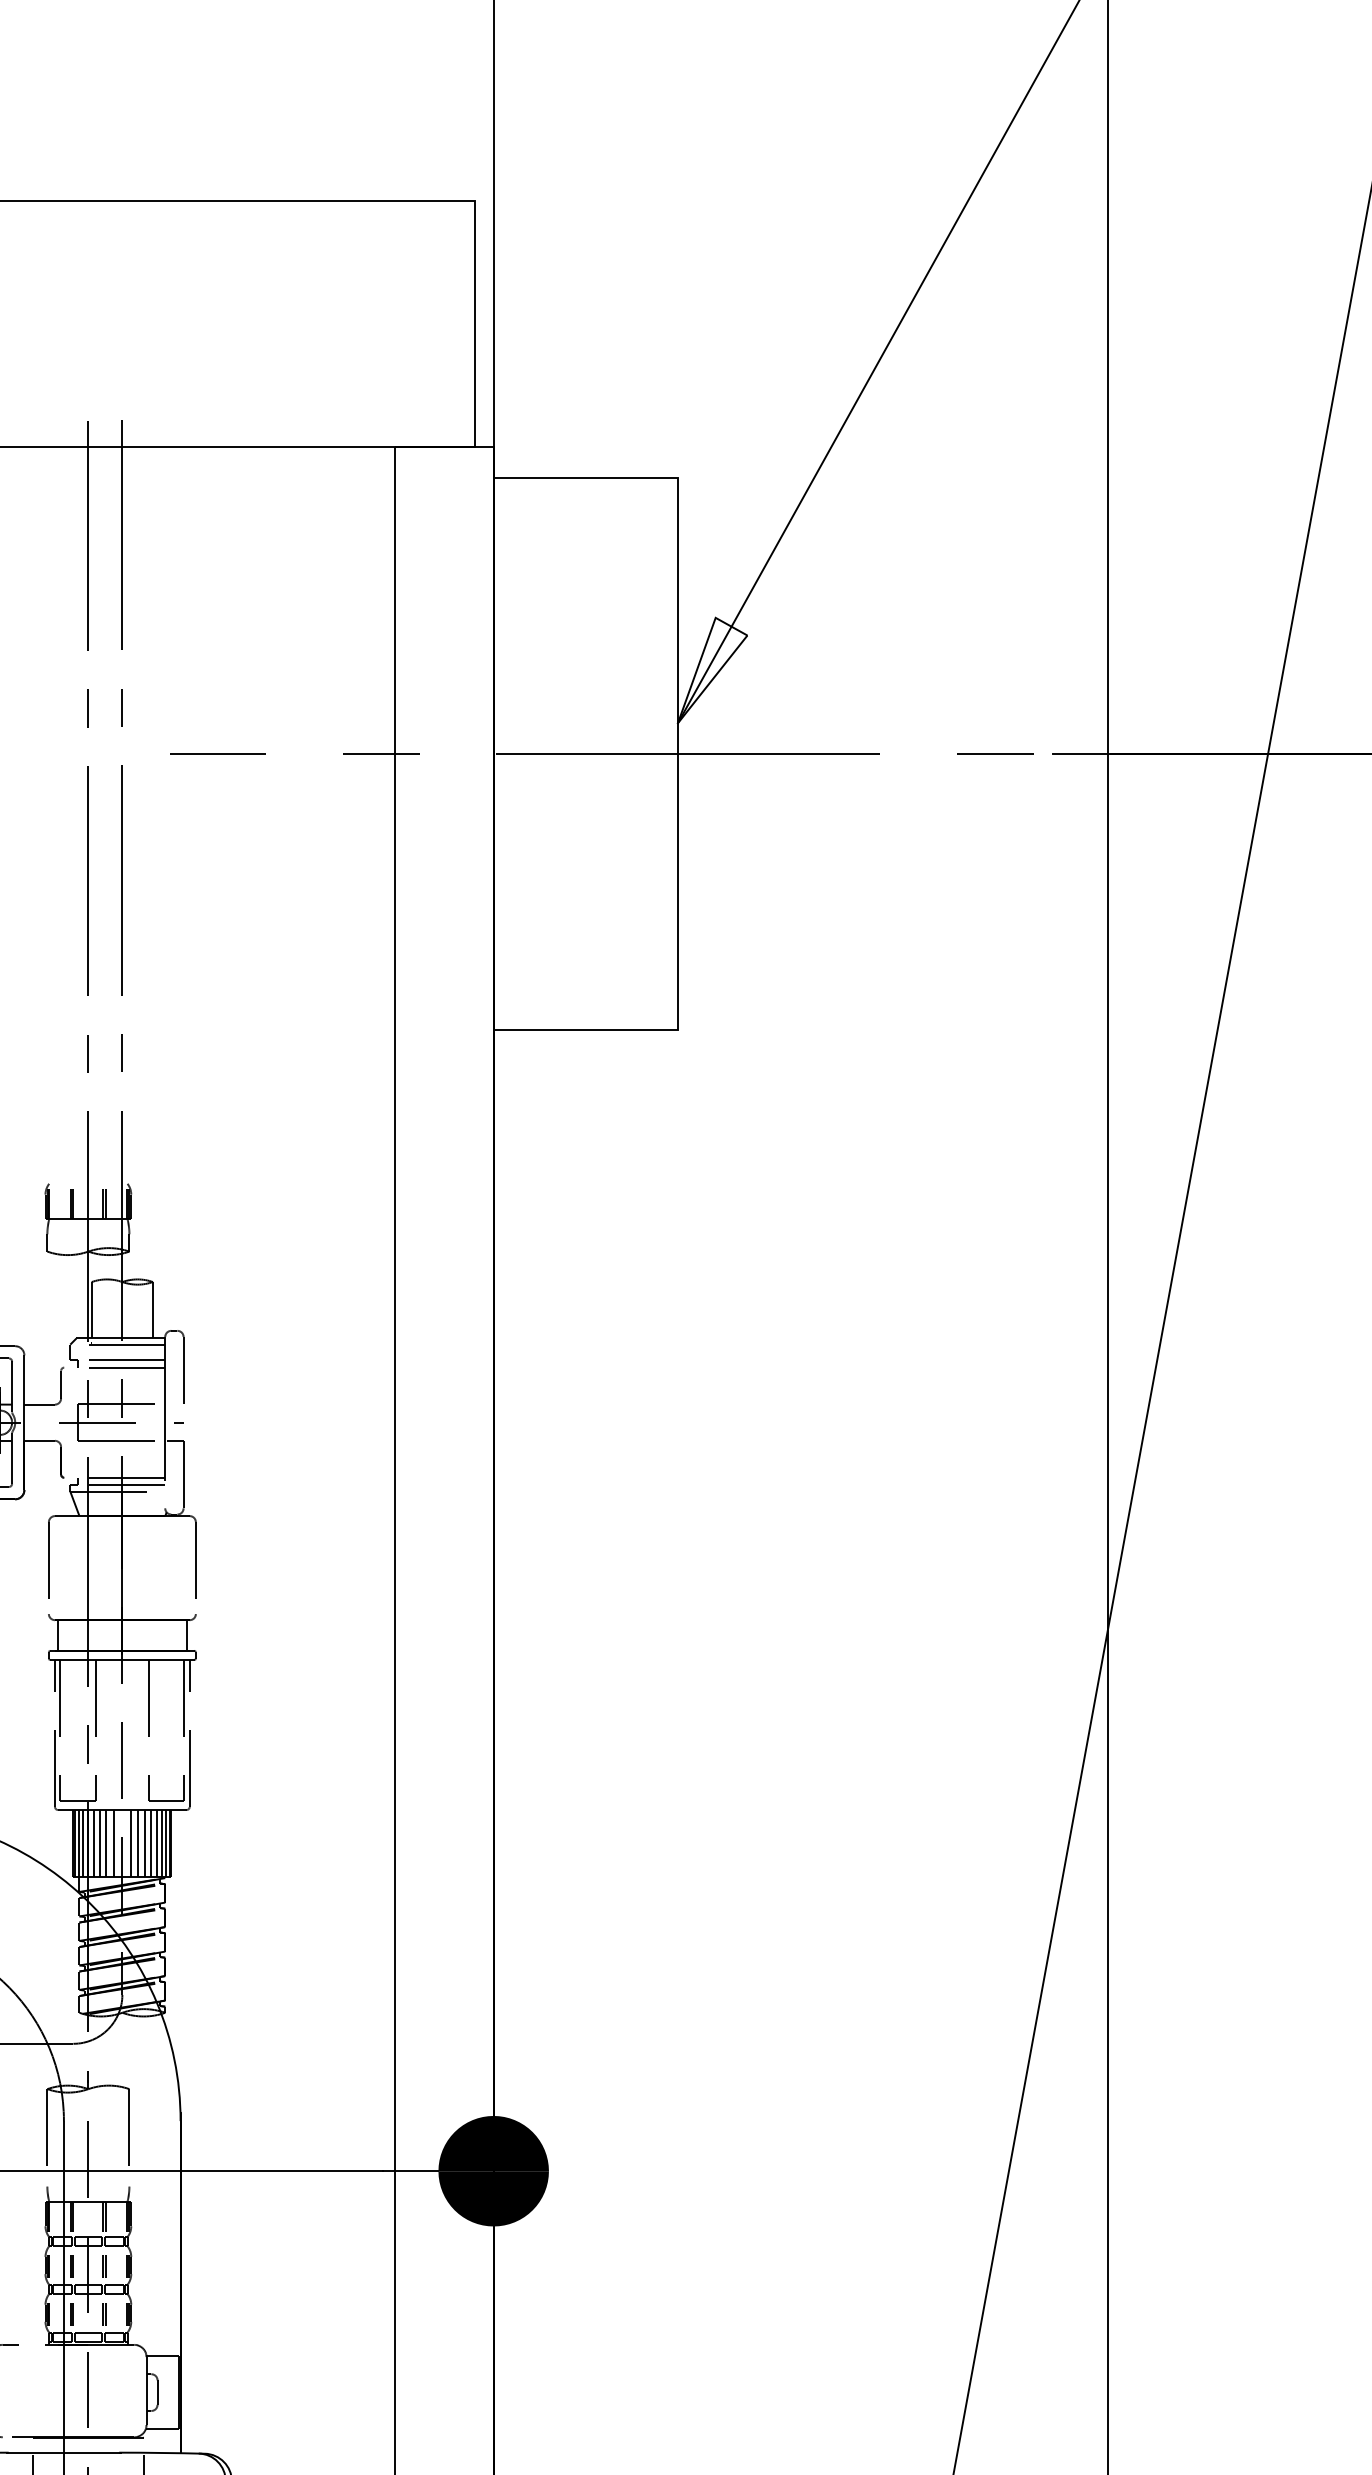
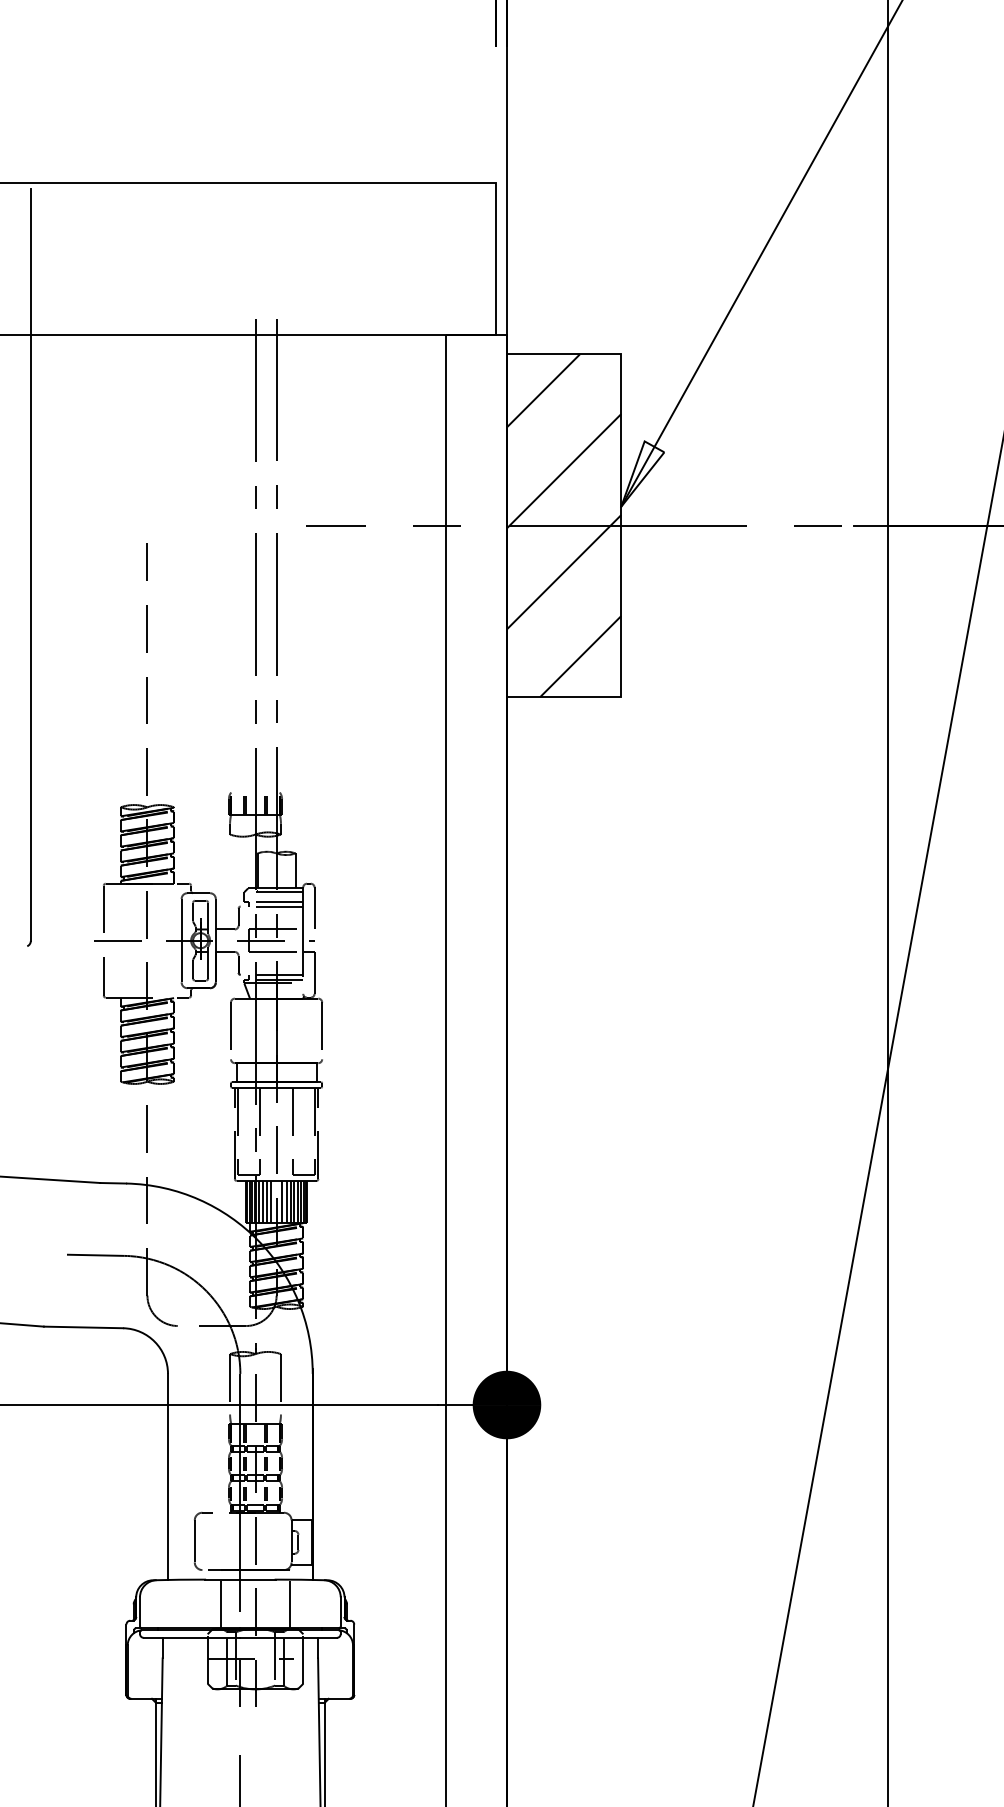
hatch: (584, 753) -> (563, 525), added

